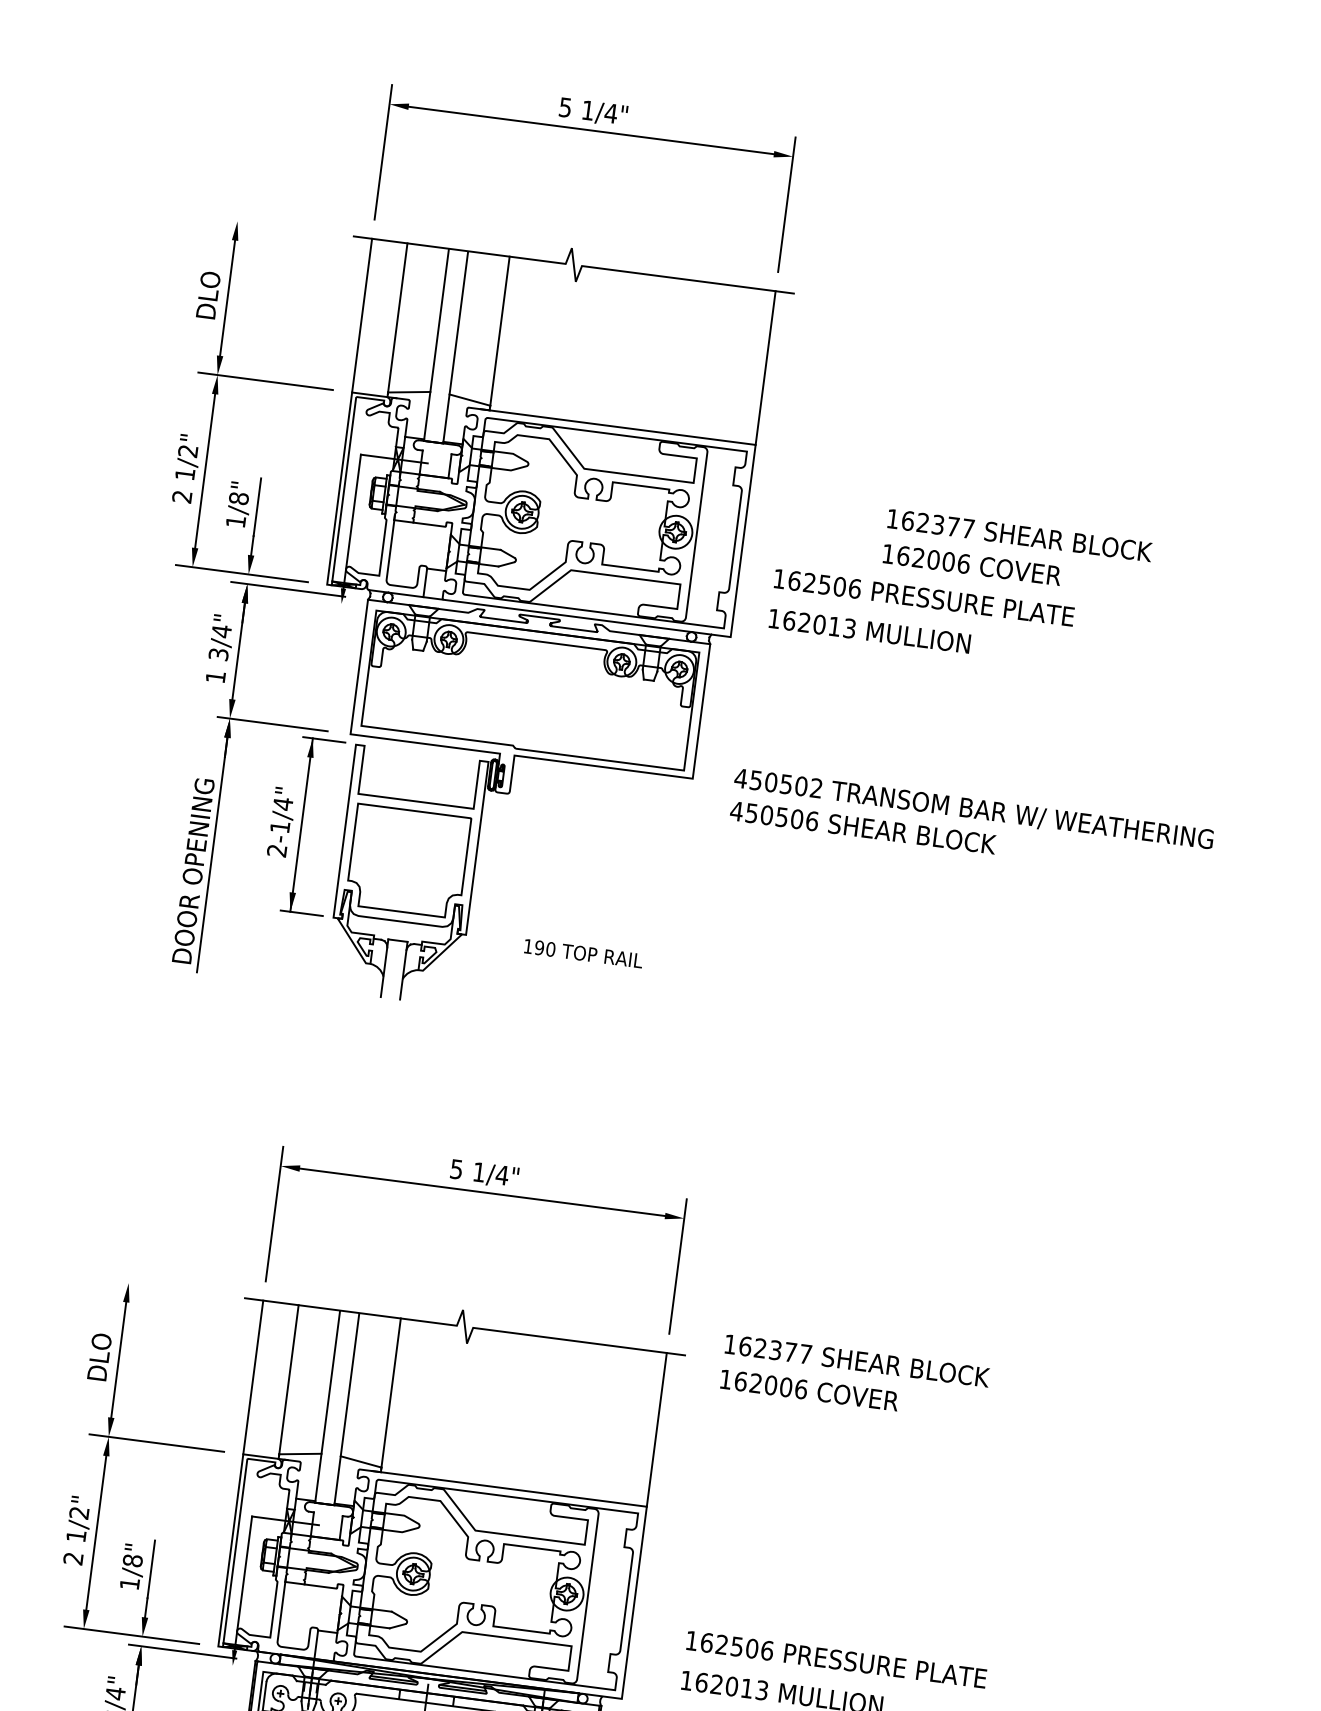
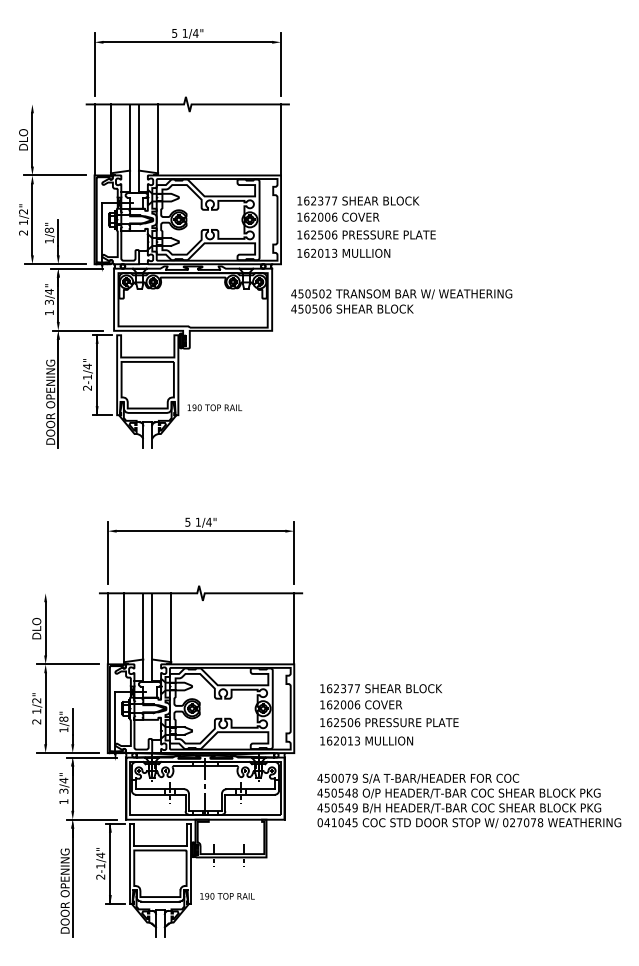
text: (1017, 551) -> (358, 208), moved
text: (971, 825) -> (401, 301), moved
text: (582, 952) -> (214, 407), moved
text: (853, 1377) -> (380, 696), moved

